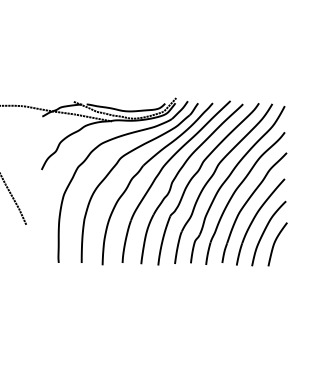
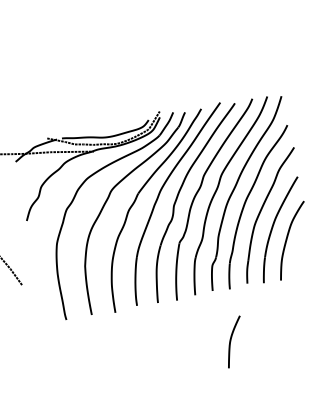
curve: (275, 243) -> (231, 341), moved

